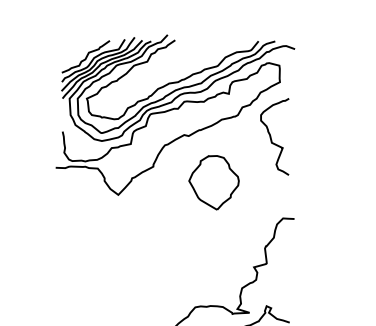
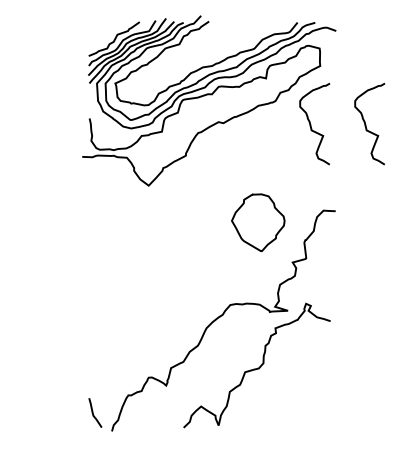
curve: (323, 137) -> (366, 124), added
part: (214, 182) -> (258, 222), moved

